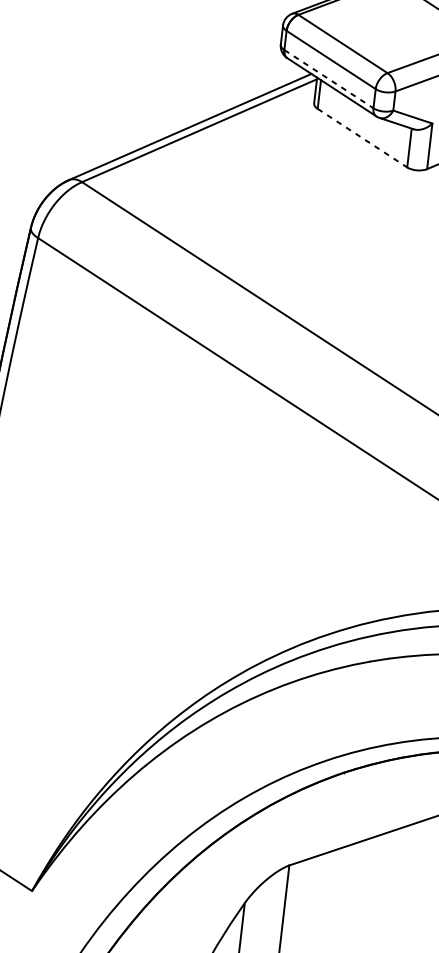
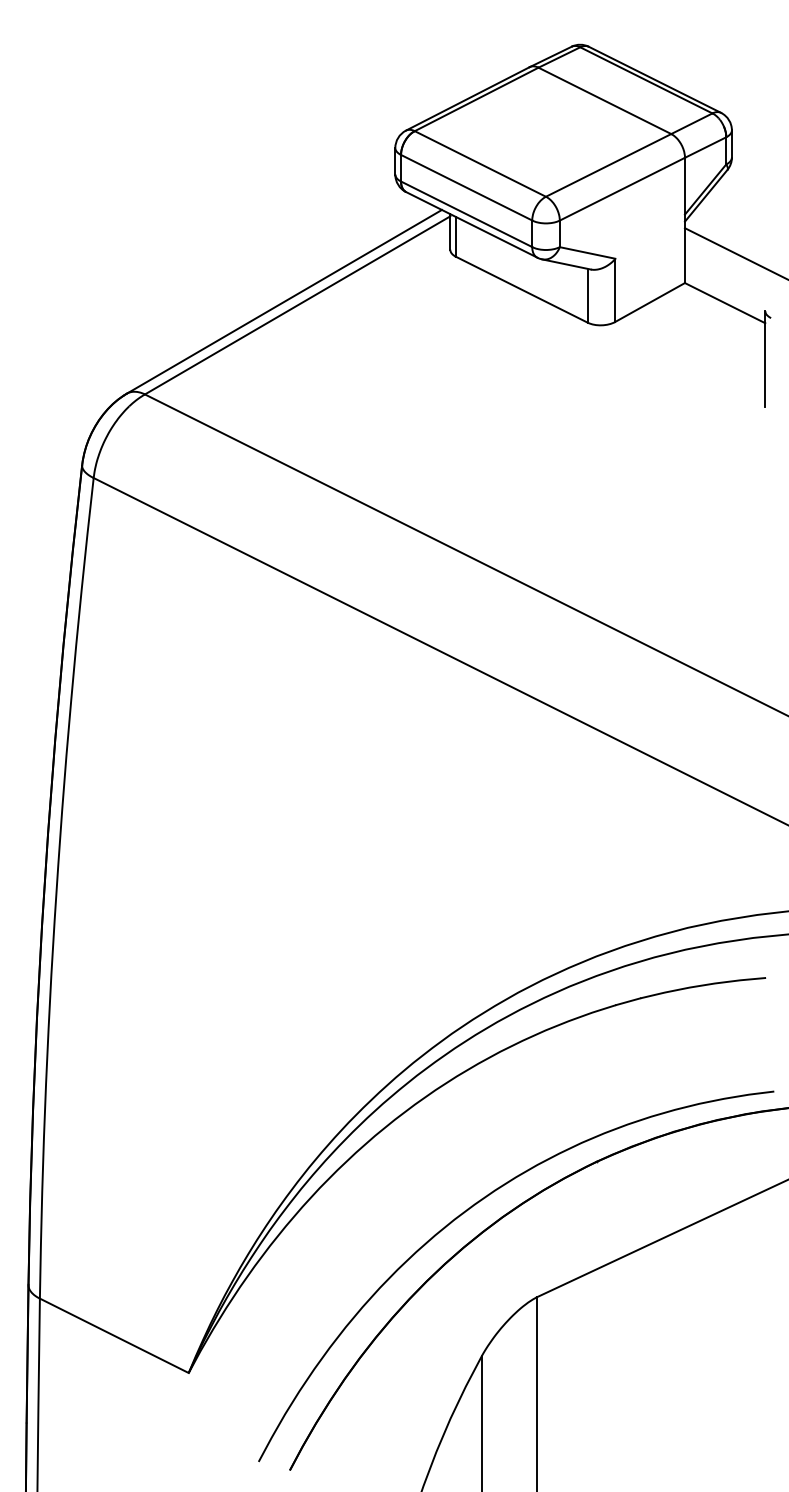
line: (329, 79) -> (467, 214), dashed -> solid
line: (362, 137) -> (521, 289), dashed -> solid

